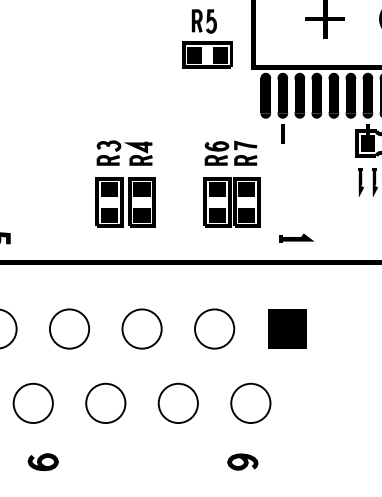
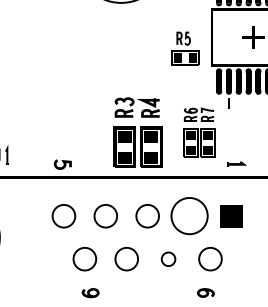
part: (126, 183) -> (138, 132), size x1.4
part: (214, 329) -> (189, 216), size x1.6
part: (178, 403) -> (168, 259), size x0.6

